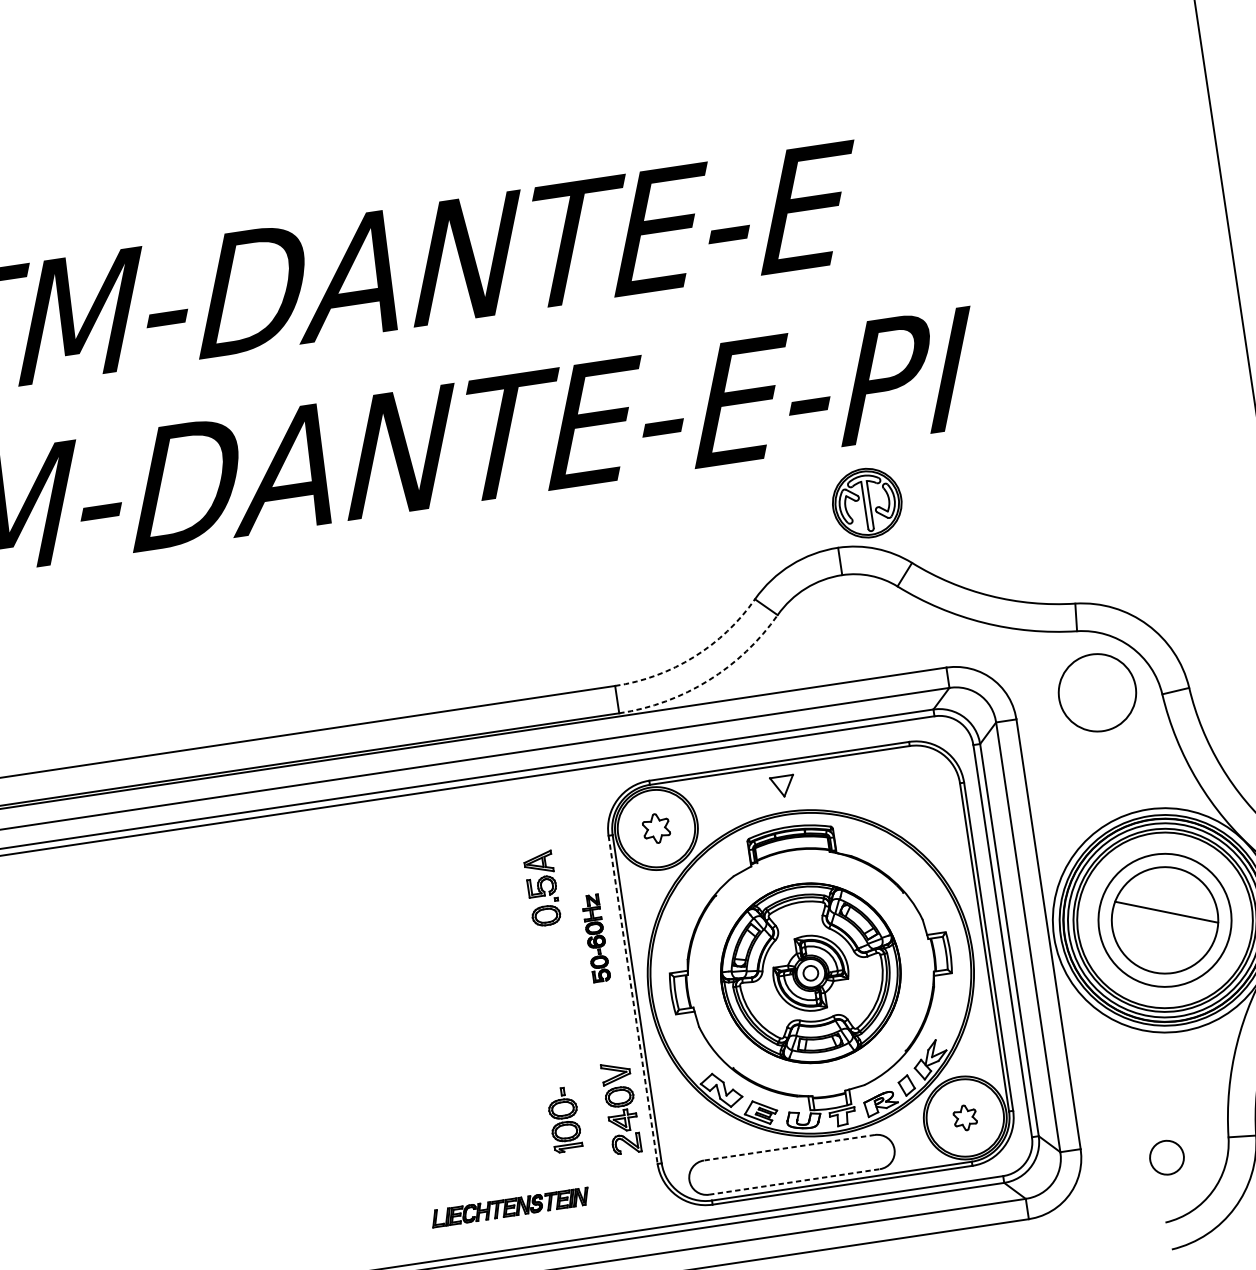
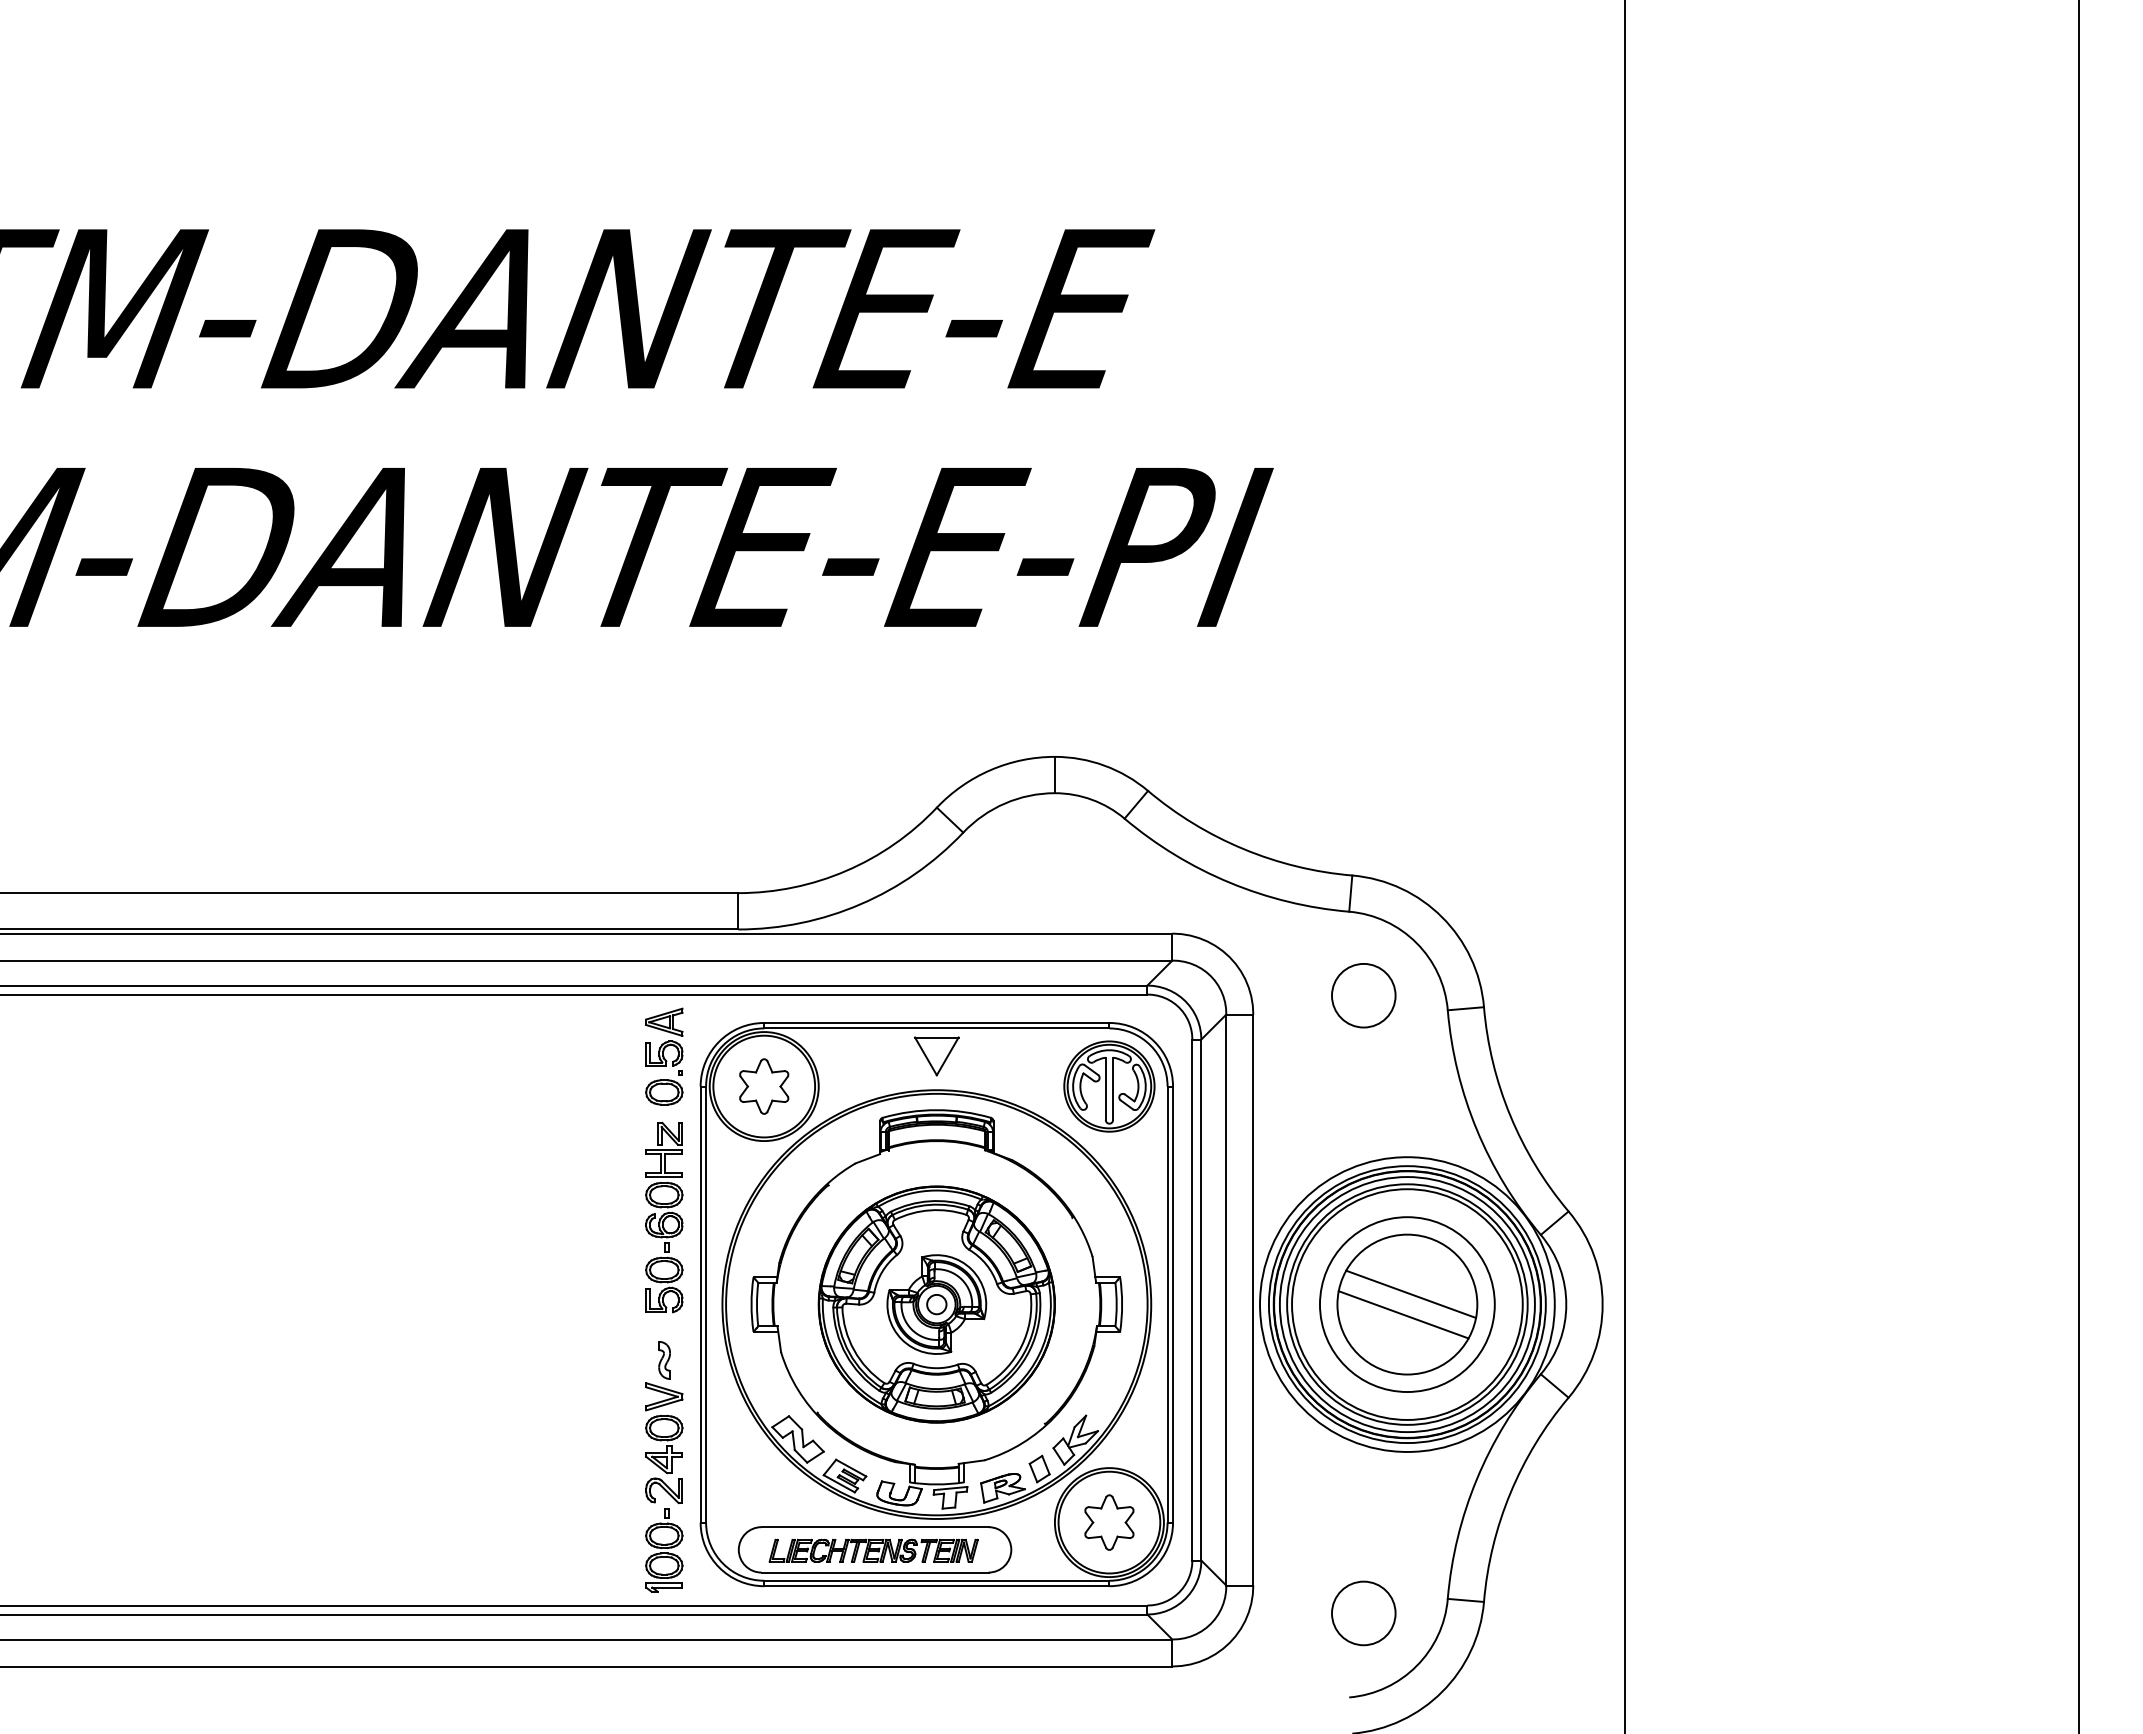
part: (867, 503) -> (1109, 1086), moved
arc: (694, 656) -> (846, 870), dashed -> solid
arc: (708, 680) -> (860, 904), dashed -> solid
circle: (1097, 692) -> (1363, 995), size x0.62
part: (782, 786) -> (936, 1056), size x1.43
part: (656, 828) -> (764, 1086), size x1.43
part: (542, 888) -> (664, 1056), moved
line: (1163, 928) -> (1403, 1314), added
part: (596, 938) -> (664, 1217), size x1.67
line: (633, 1000) -> (700, 1305), dashed -> solid
part: (612, 1046) -> (664, 1360), added
part: (965, 1117) -> (1109, 1522), size x1.67
part: (564, 1120) -> (664, 1550), moved
line: (789, 1147) -> (875, 1527), dashed -> solid
circle: (1166, 1157) -> (1363, 1613), size x1.43
line: (794, 1181) -> (875, 1572), dashed -> solid
part: (510, 1207) -> (873, 1550), moved

